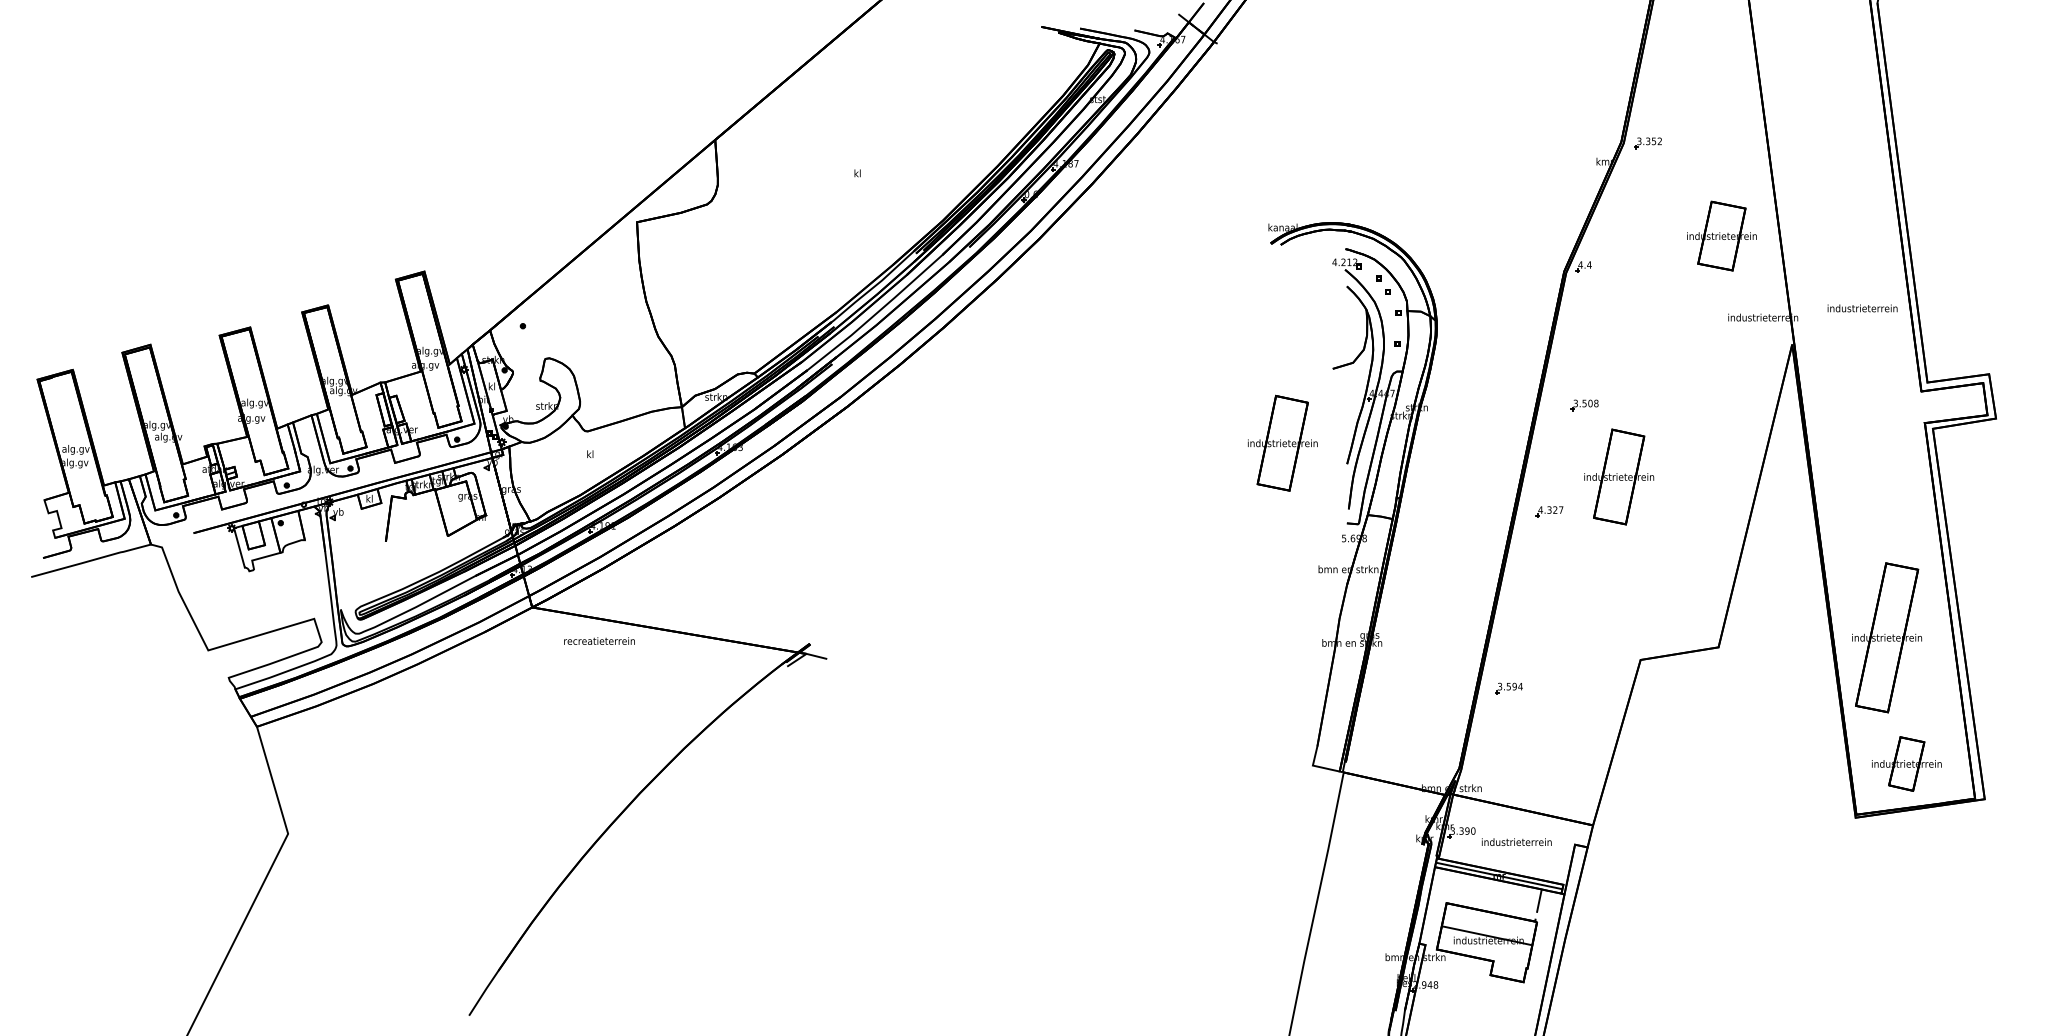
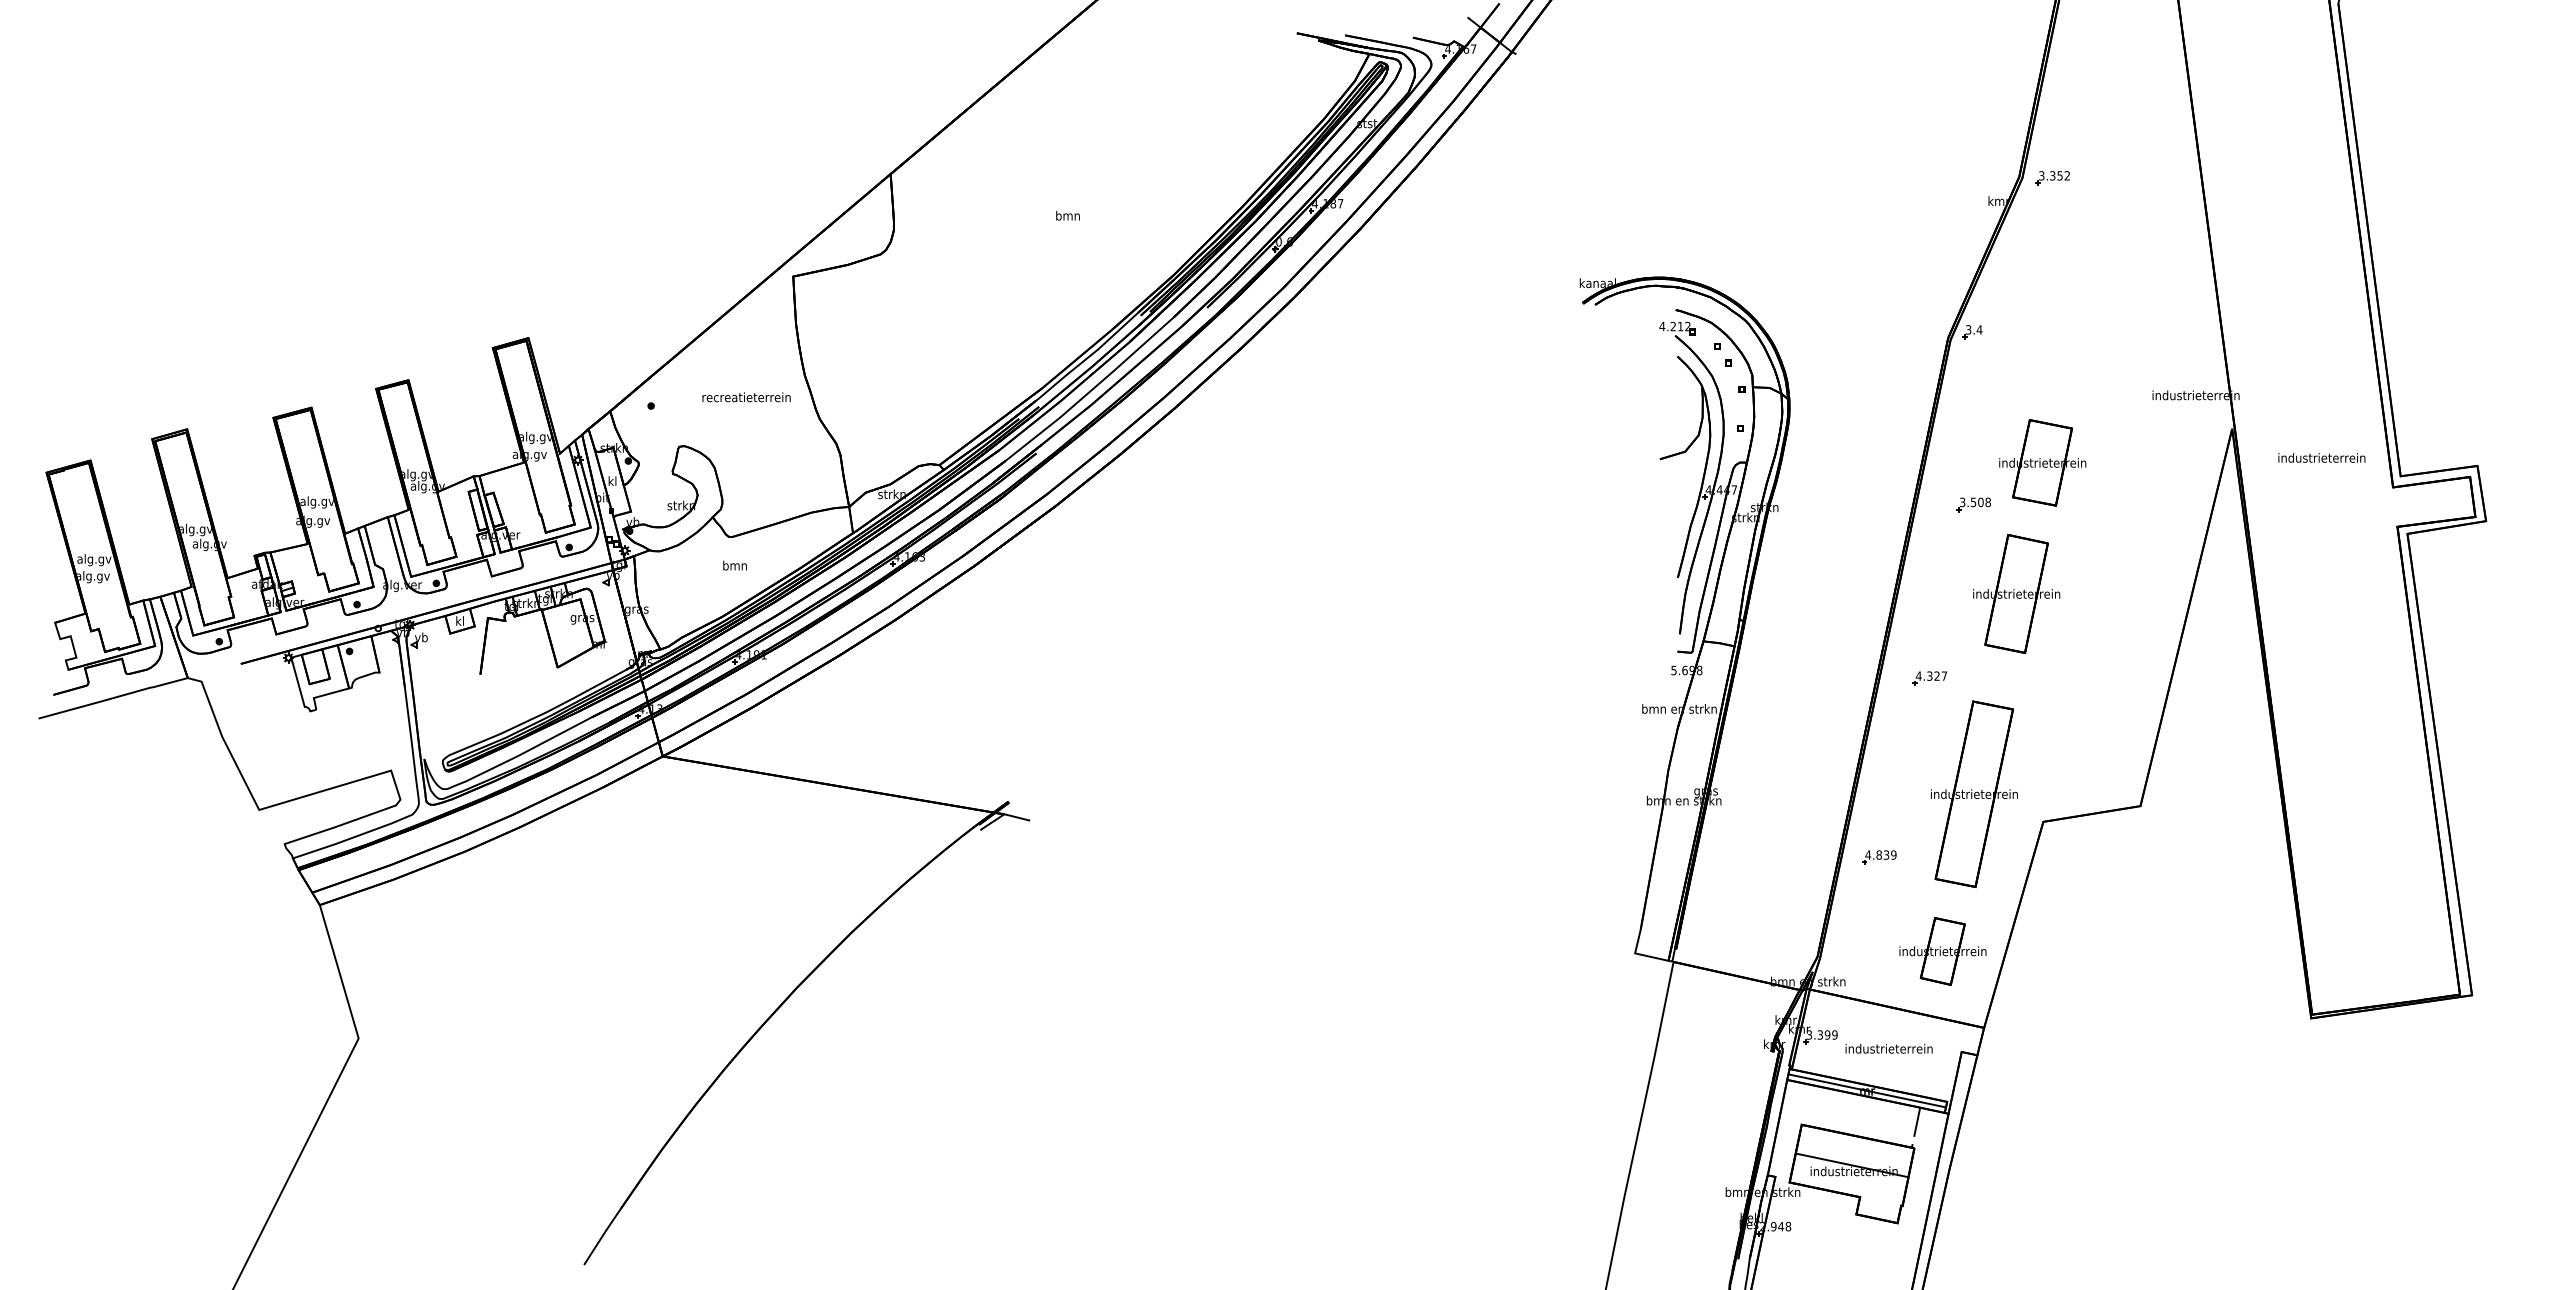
text: (857, 173) -> (1067, 215), kl -> bmn
part: (1721, 235) -> (2042, 462), moved
text: (1580, 264) -> (1968, 329), 4.4 -> 3.4
text: (1862, 308) -> (2321, 457), moved
part: (1282, 442) -> (1597, 551), removed
text: (589, 454) -> (734, 565), kl -> bmn
part: (1549, 511) -> (1929, 678), moved
part: (1887, 637) -> (1974, 793), moved
text: (599, 641) -> (746, 397), moved
text: (1509, 686) -> (1880, 854), 3.594 -> 4.839
part: (1906, 764) -> (1942, 951), moved
text: (1472, 830) -> (1834, 1034), 3.390 -> 3.399

